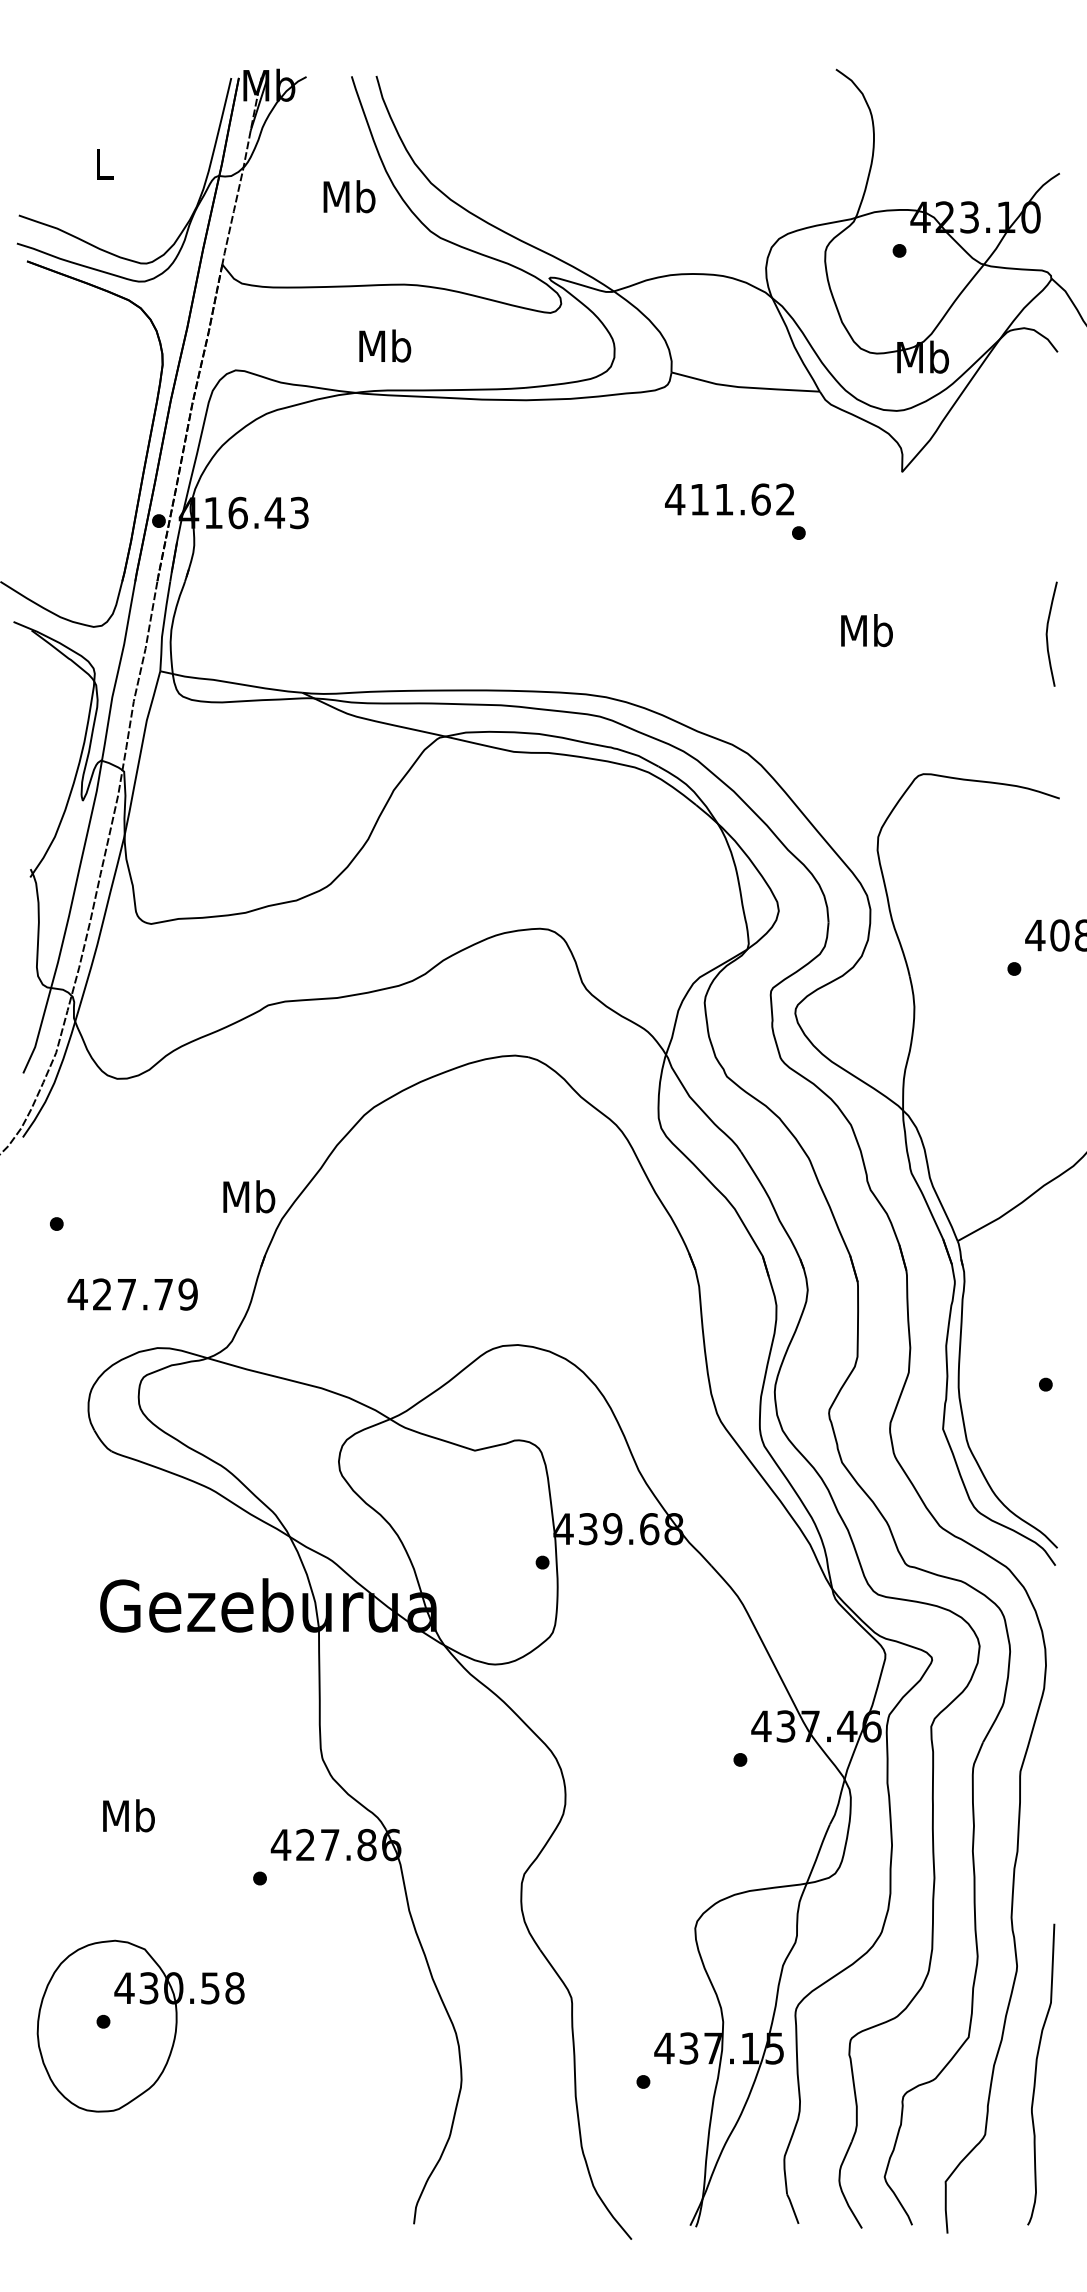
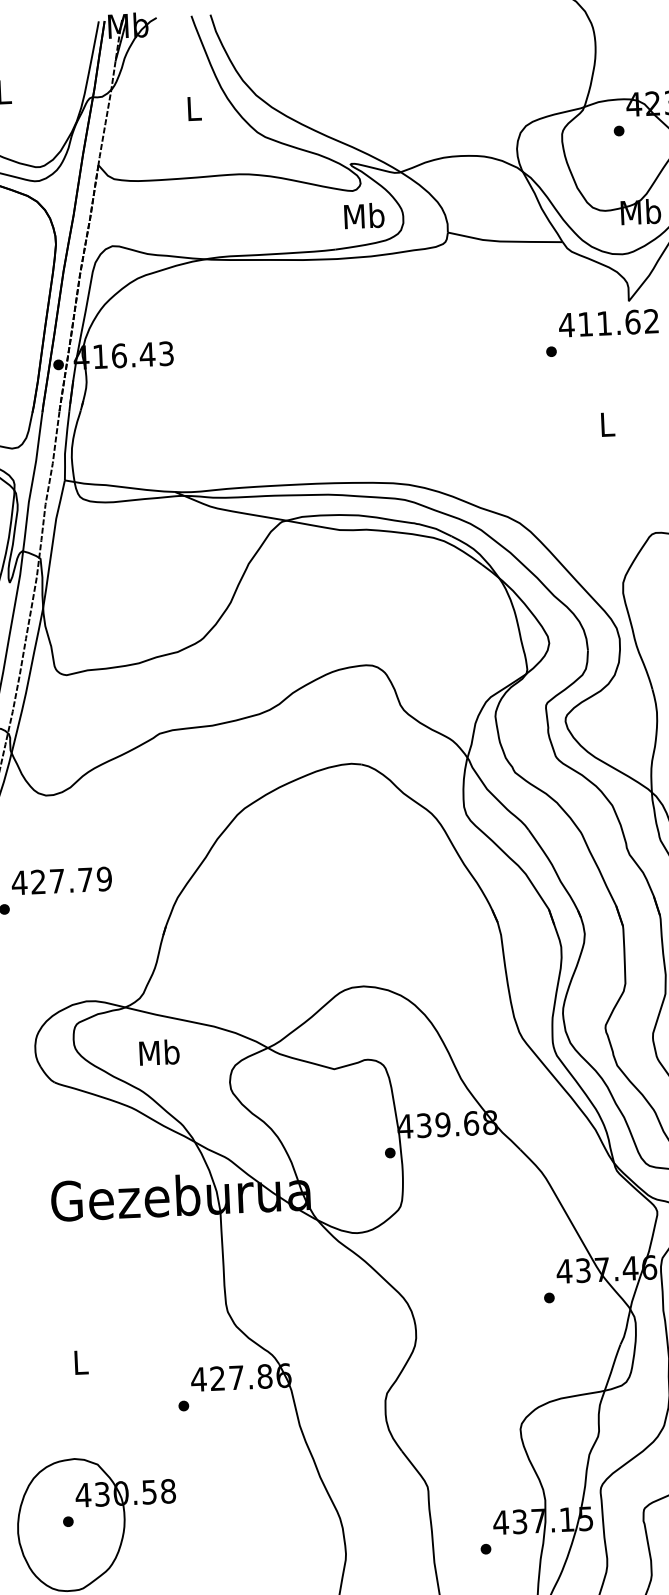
text: (349, 196) -> (193, 108), Mb -> L
text: (385, 345) -> (364, 215), moved
text: (729, 499) -> (608, 323), moved
text: (866, 630) -> (606, 424), Mb -> L
text: (249, 1196) -> (159, 1052), moved
text: (132, 1294) -> (61, 880), moved
text: (128, 1815) -> (80, 1362), Mb -> L

